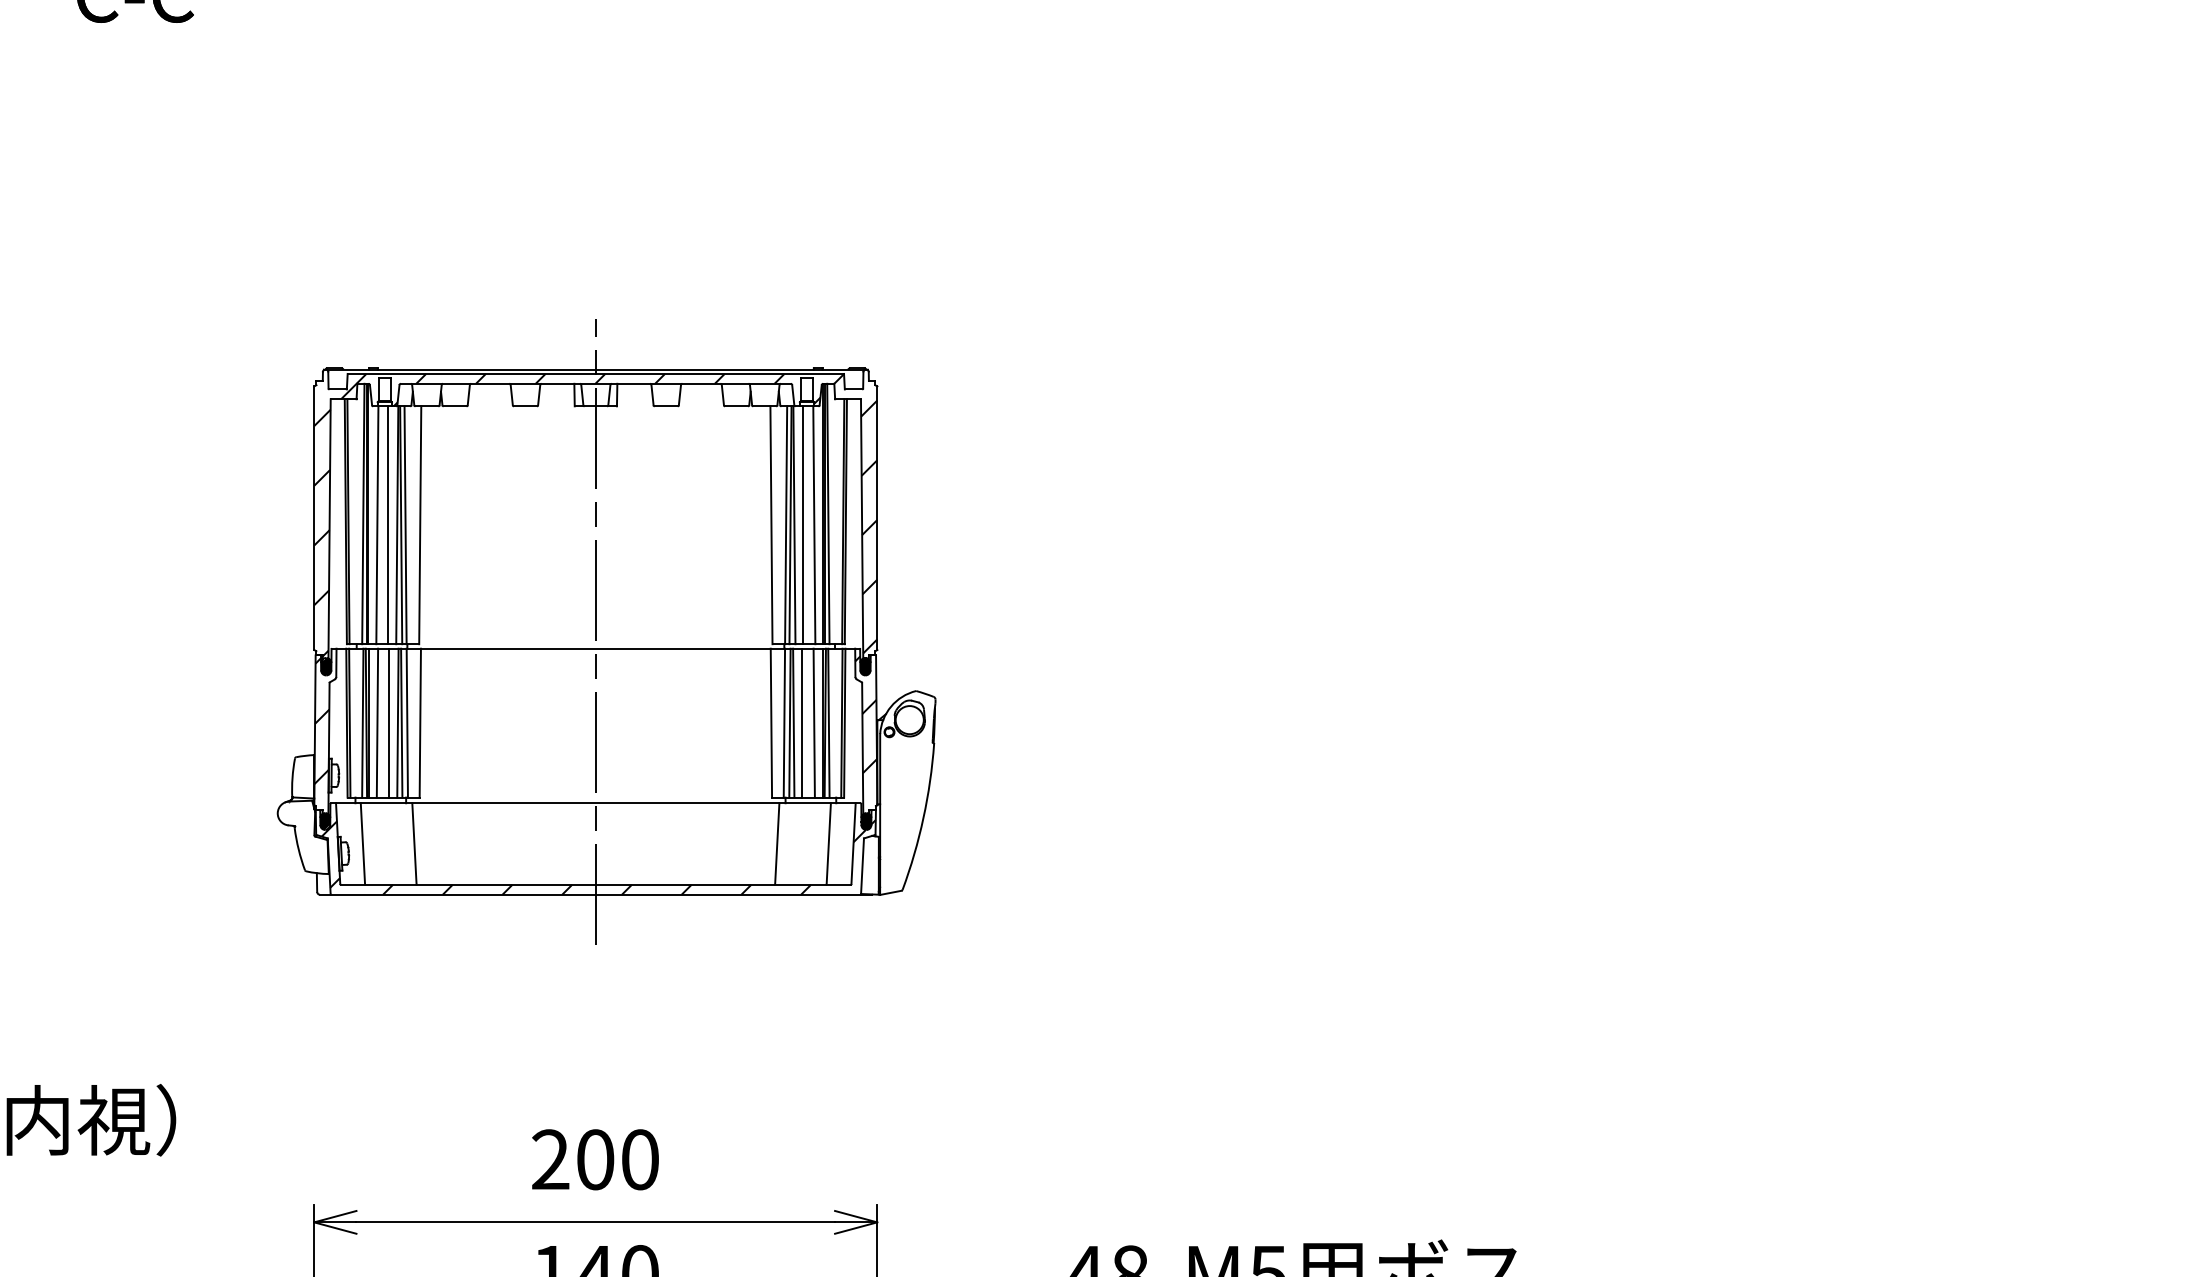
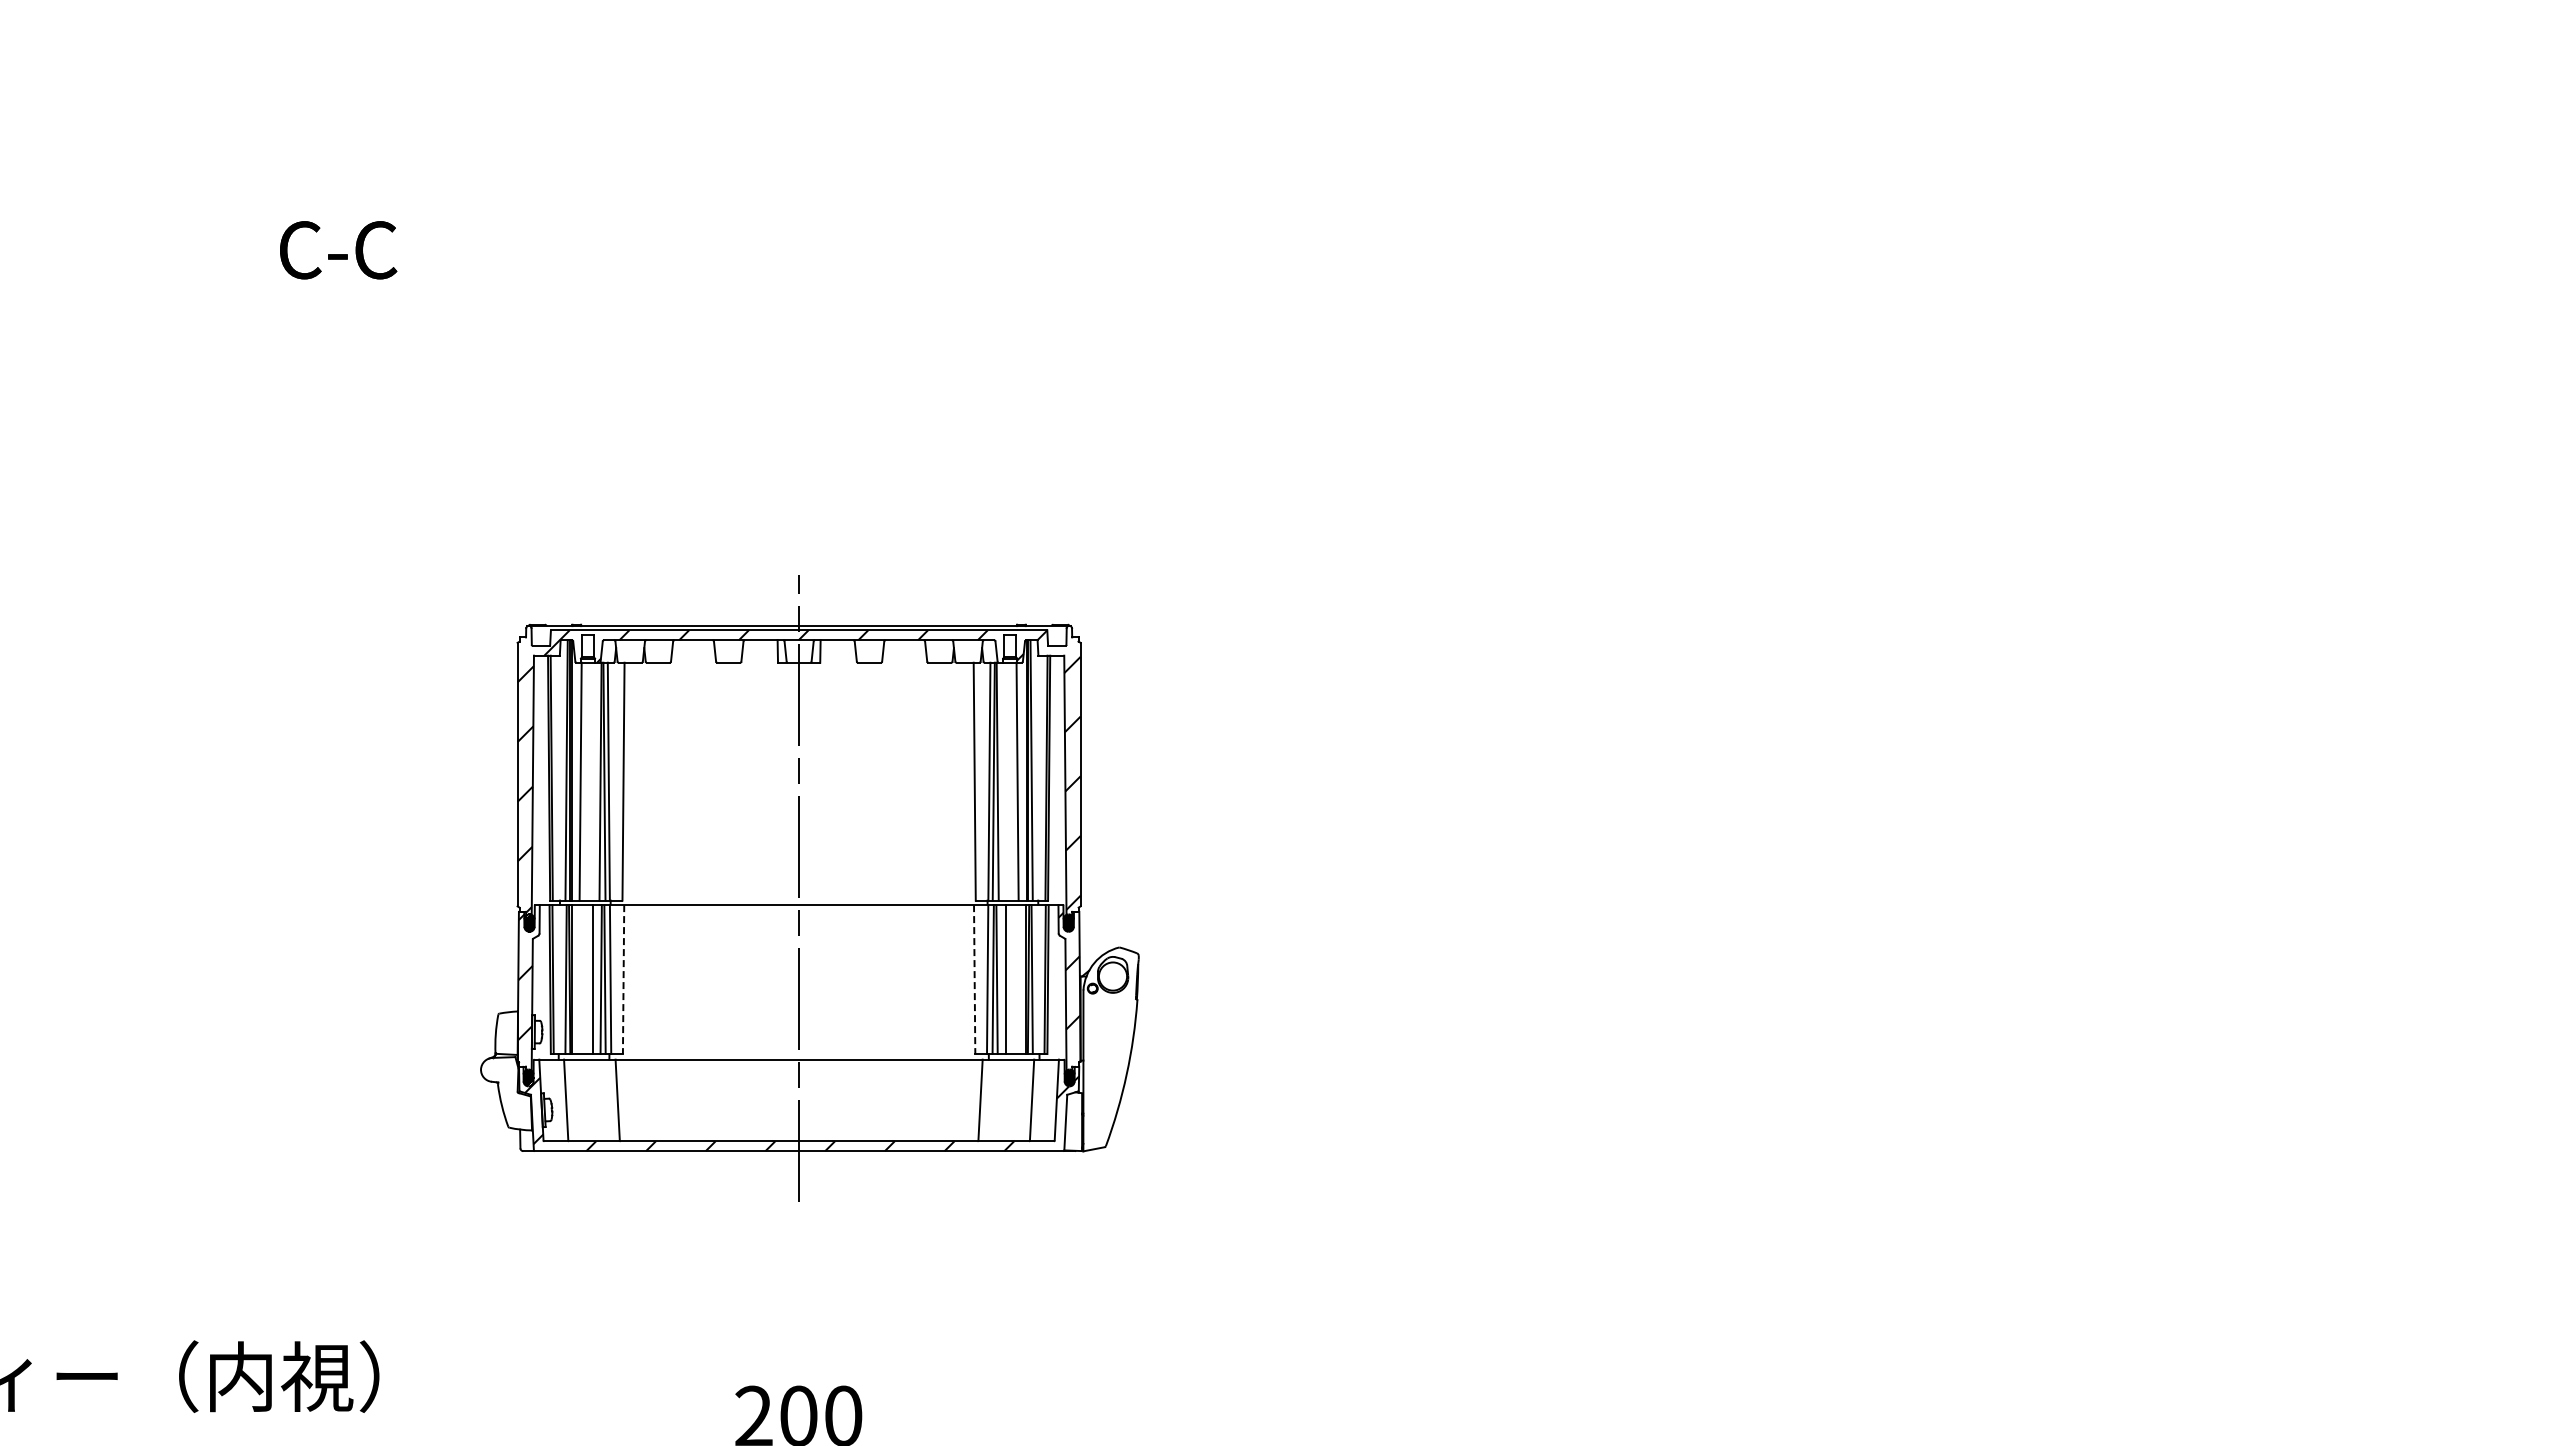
line: (388, 525) -> (591, 781), removed
line: (803, 525) -> (1006, 781), removed
line: (377, 723) -> (580, 979), removed
line: (814, 723) -> (1017, 979), removed
line: (420, 724) -> (623, 980), solid -> dashed
line: (771, 724) -> (974, 980), solid -> dashed

